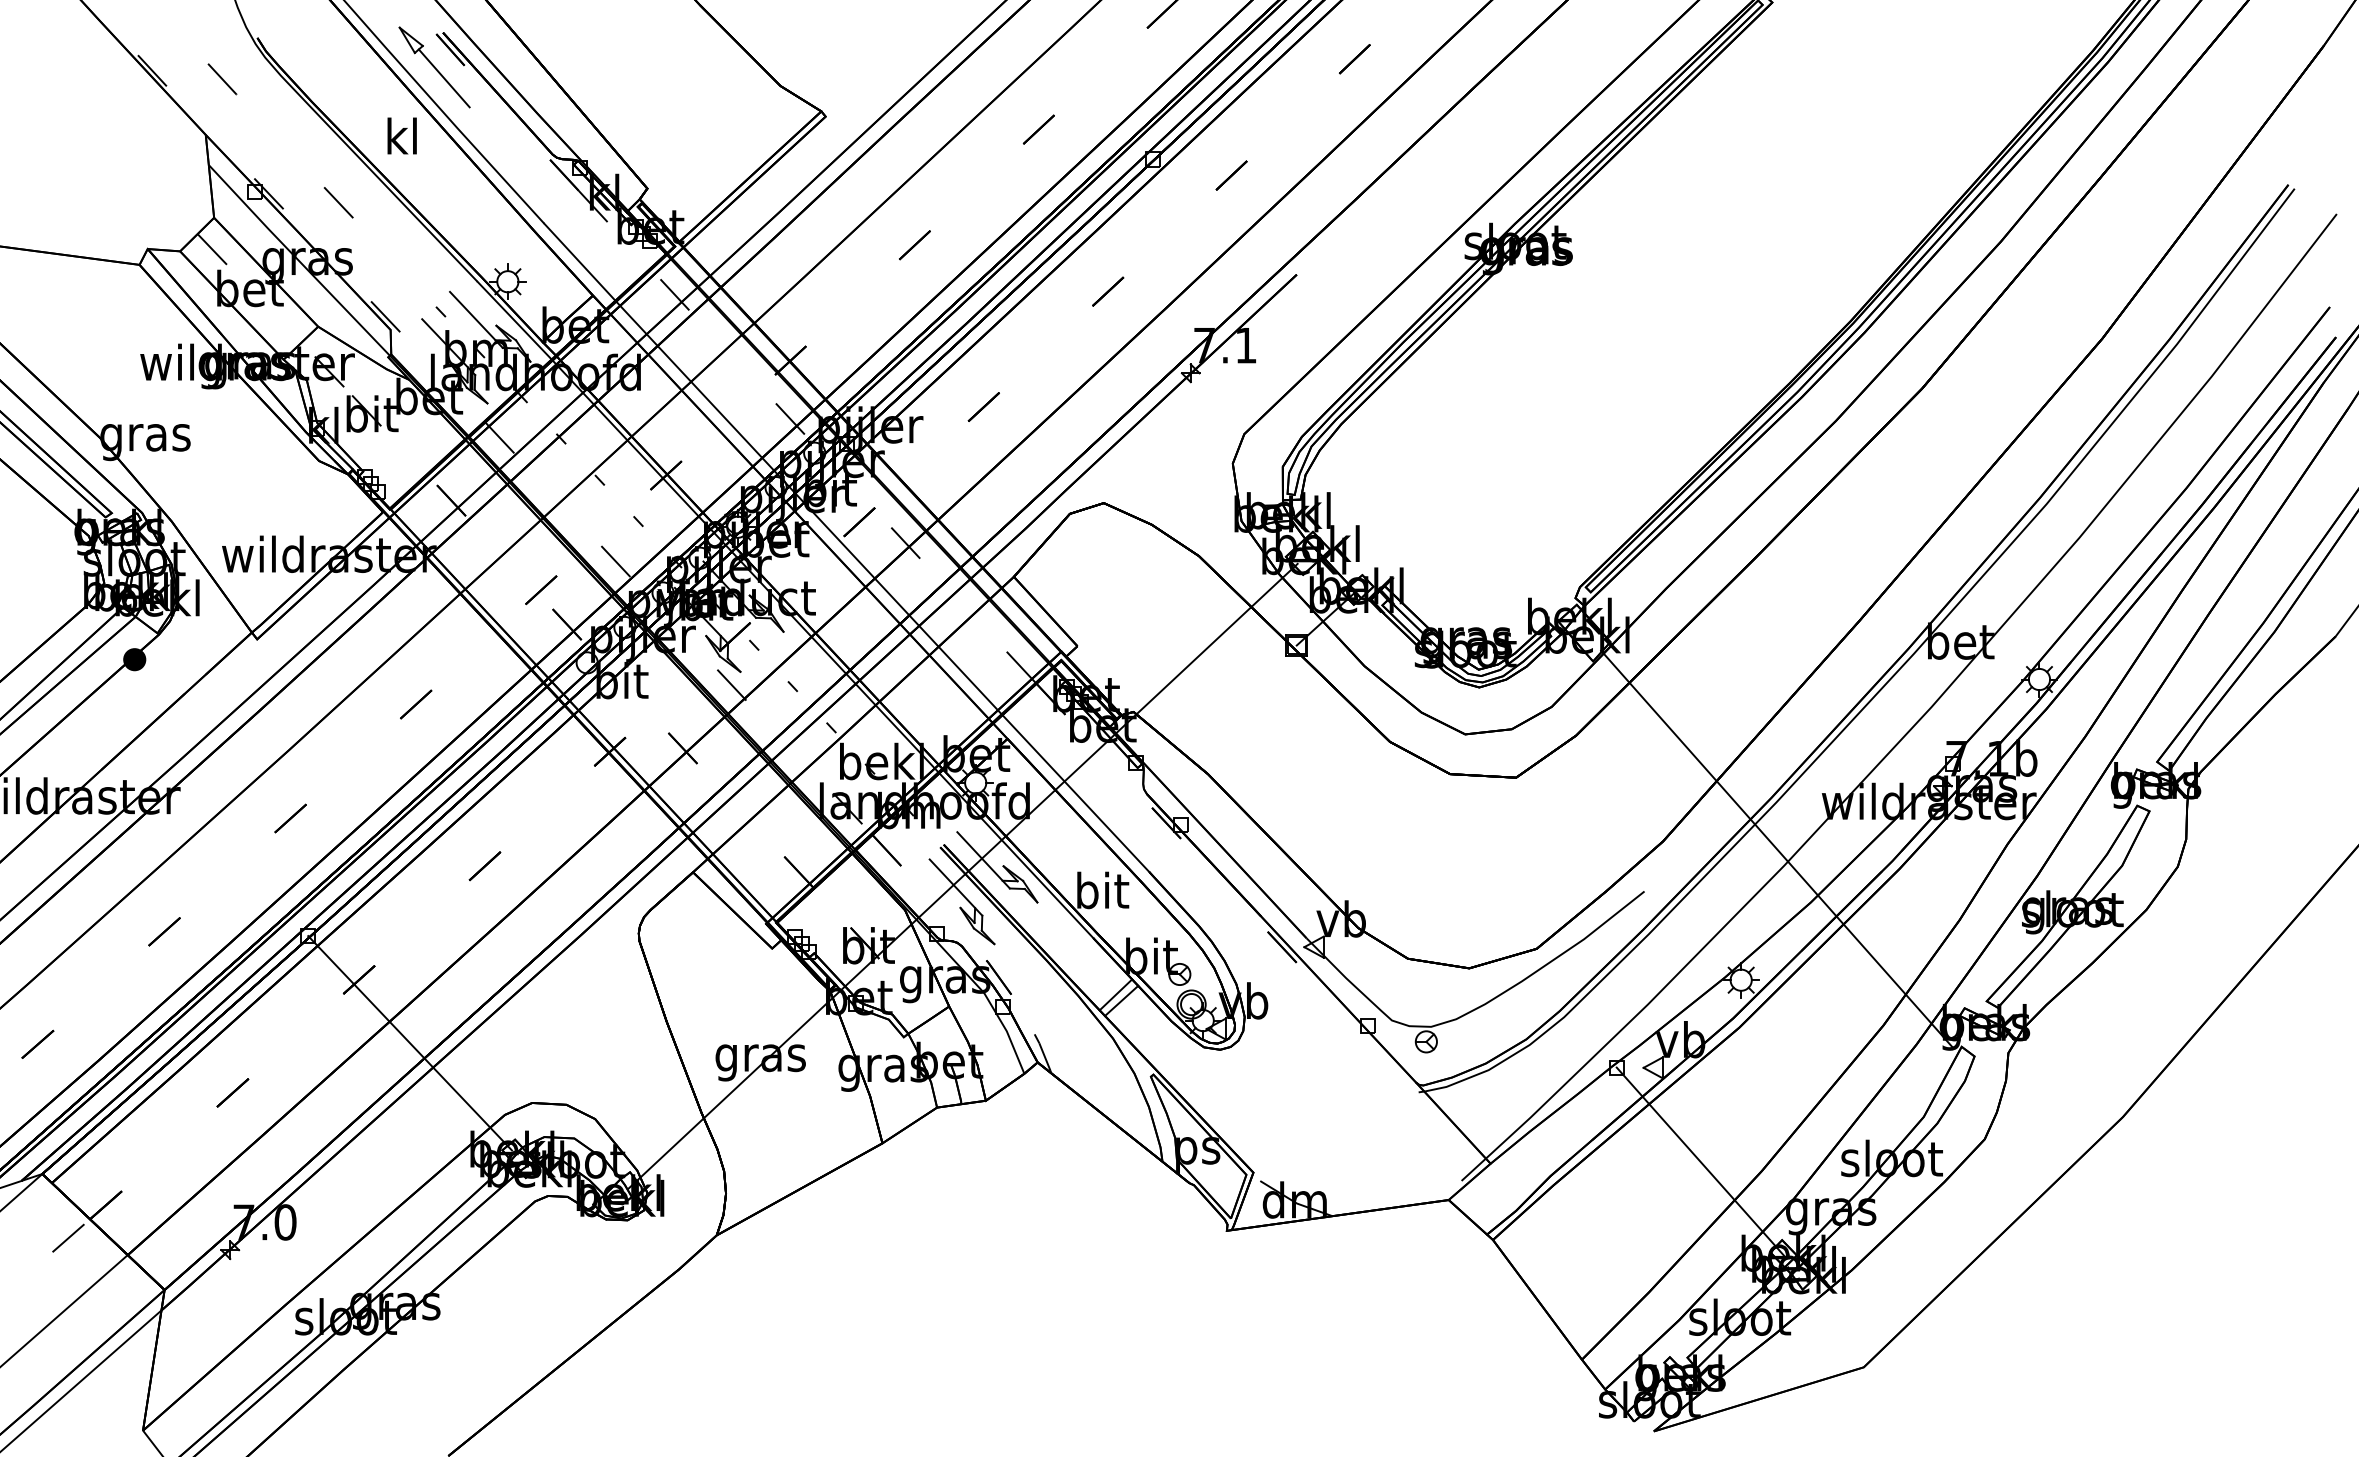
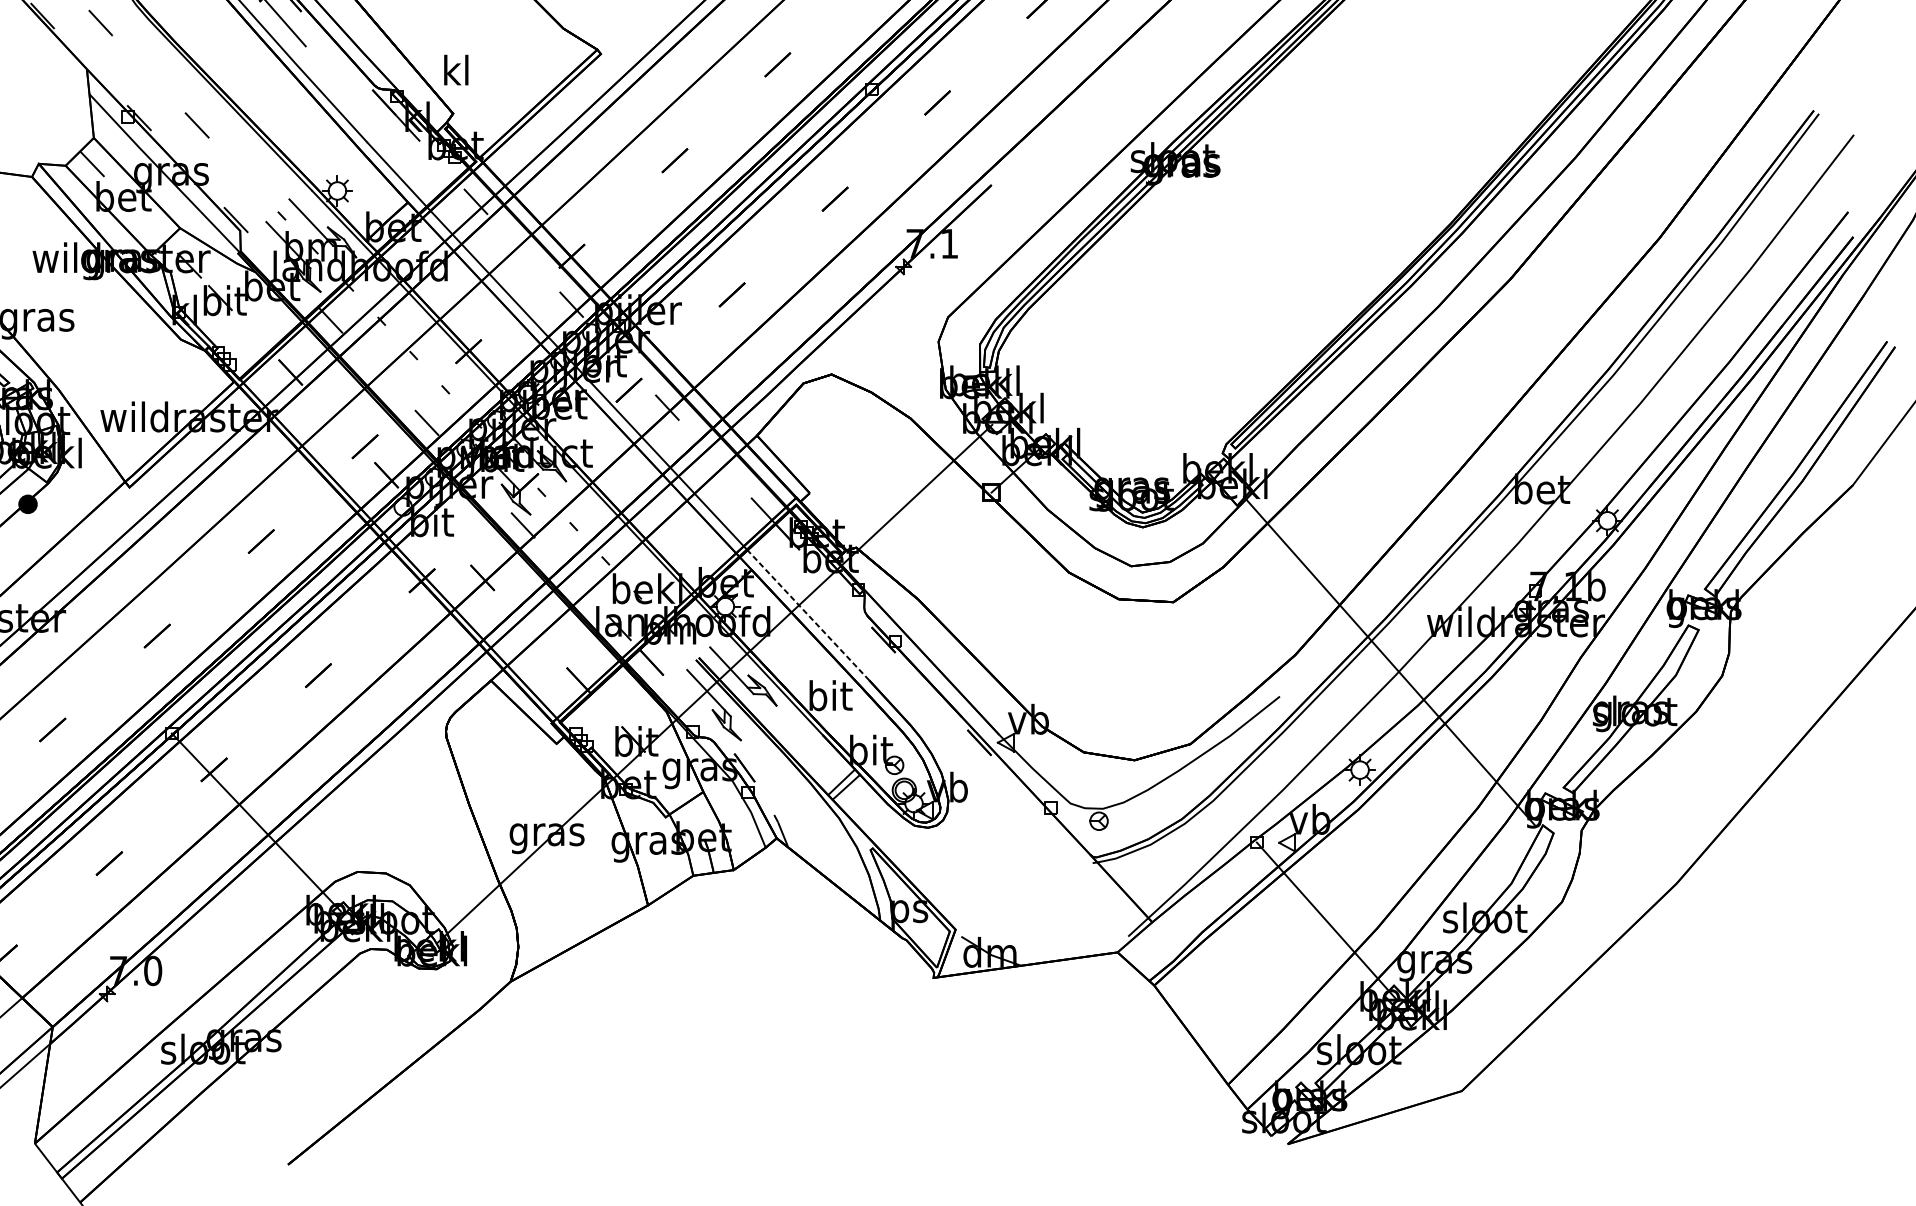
text: (401, 135) -> (455, 69), moved
line: (1075, 793) -> (808, 615), solid -> dashed

